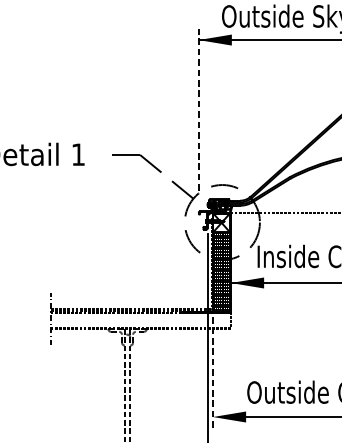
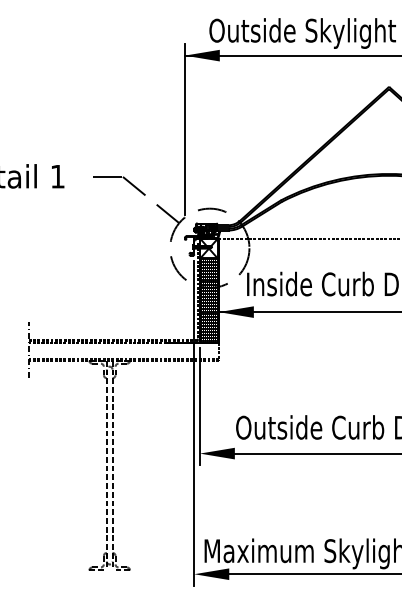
line: (198, 109) -> (184, 128), dashed -> solid
line: (212, 372) -> (199, 406), dashed -> solid

